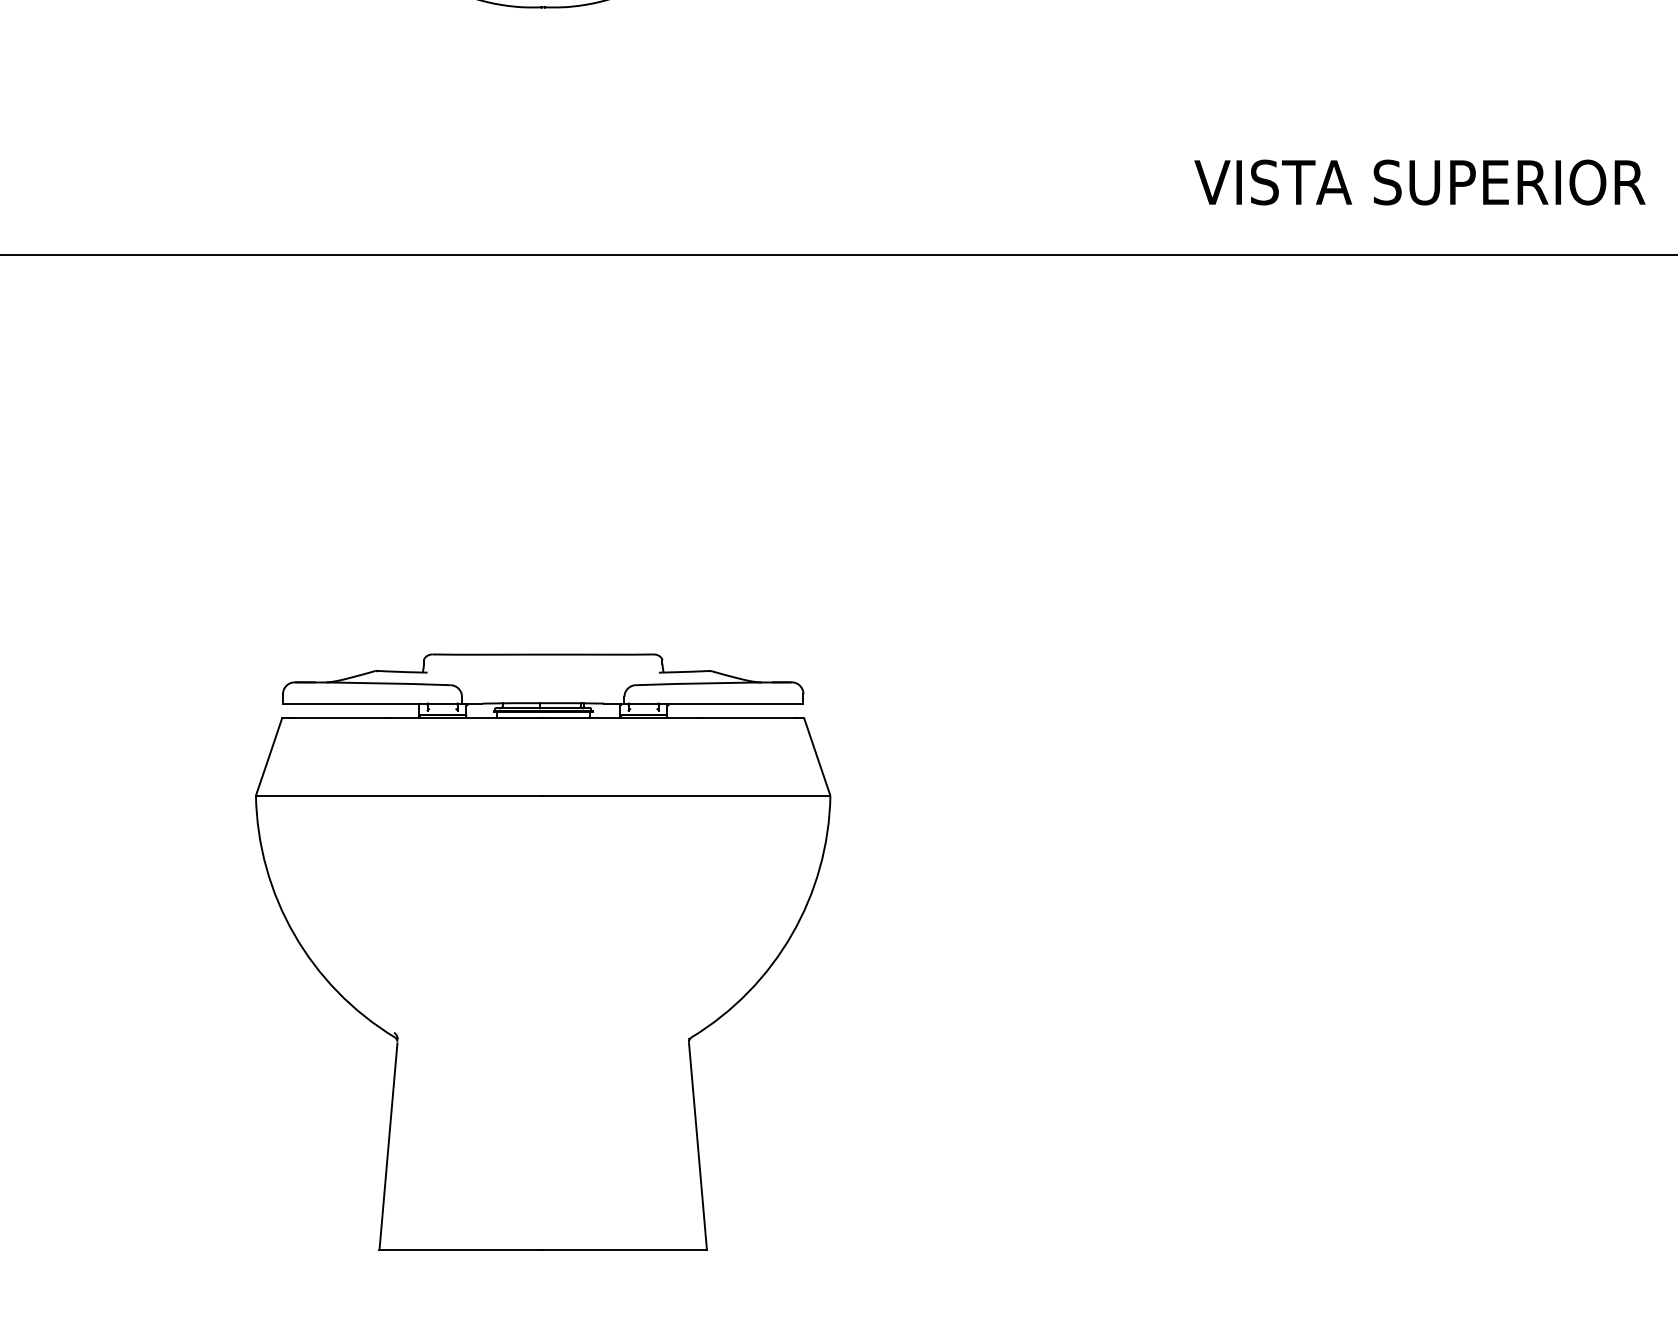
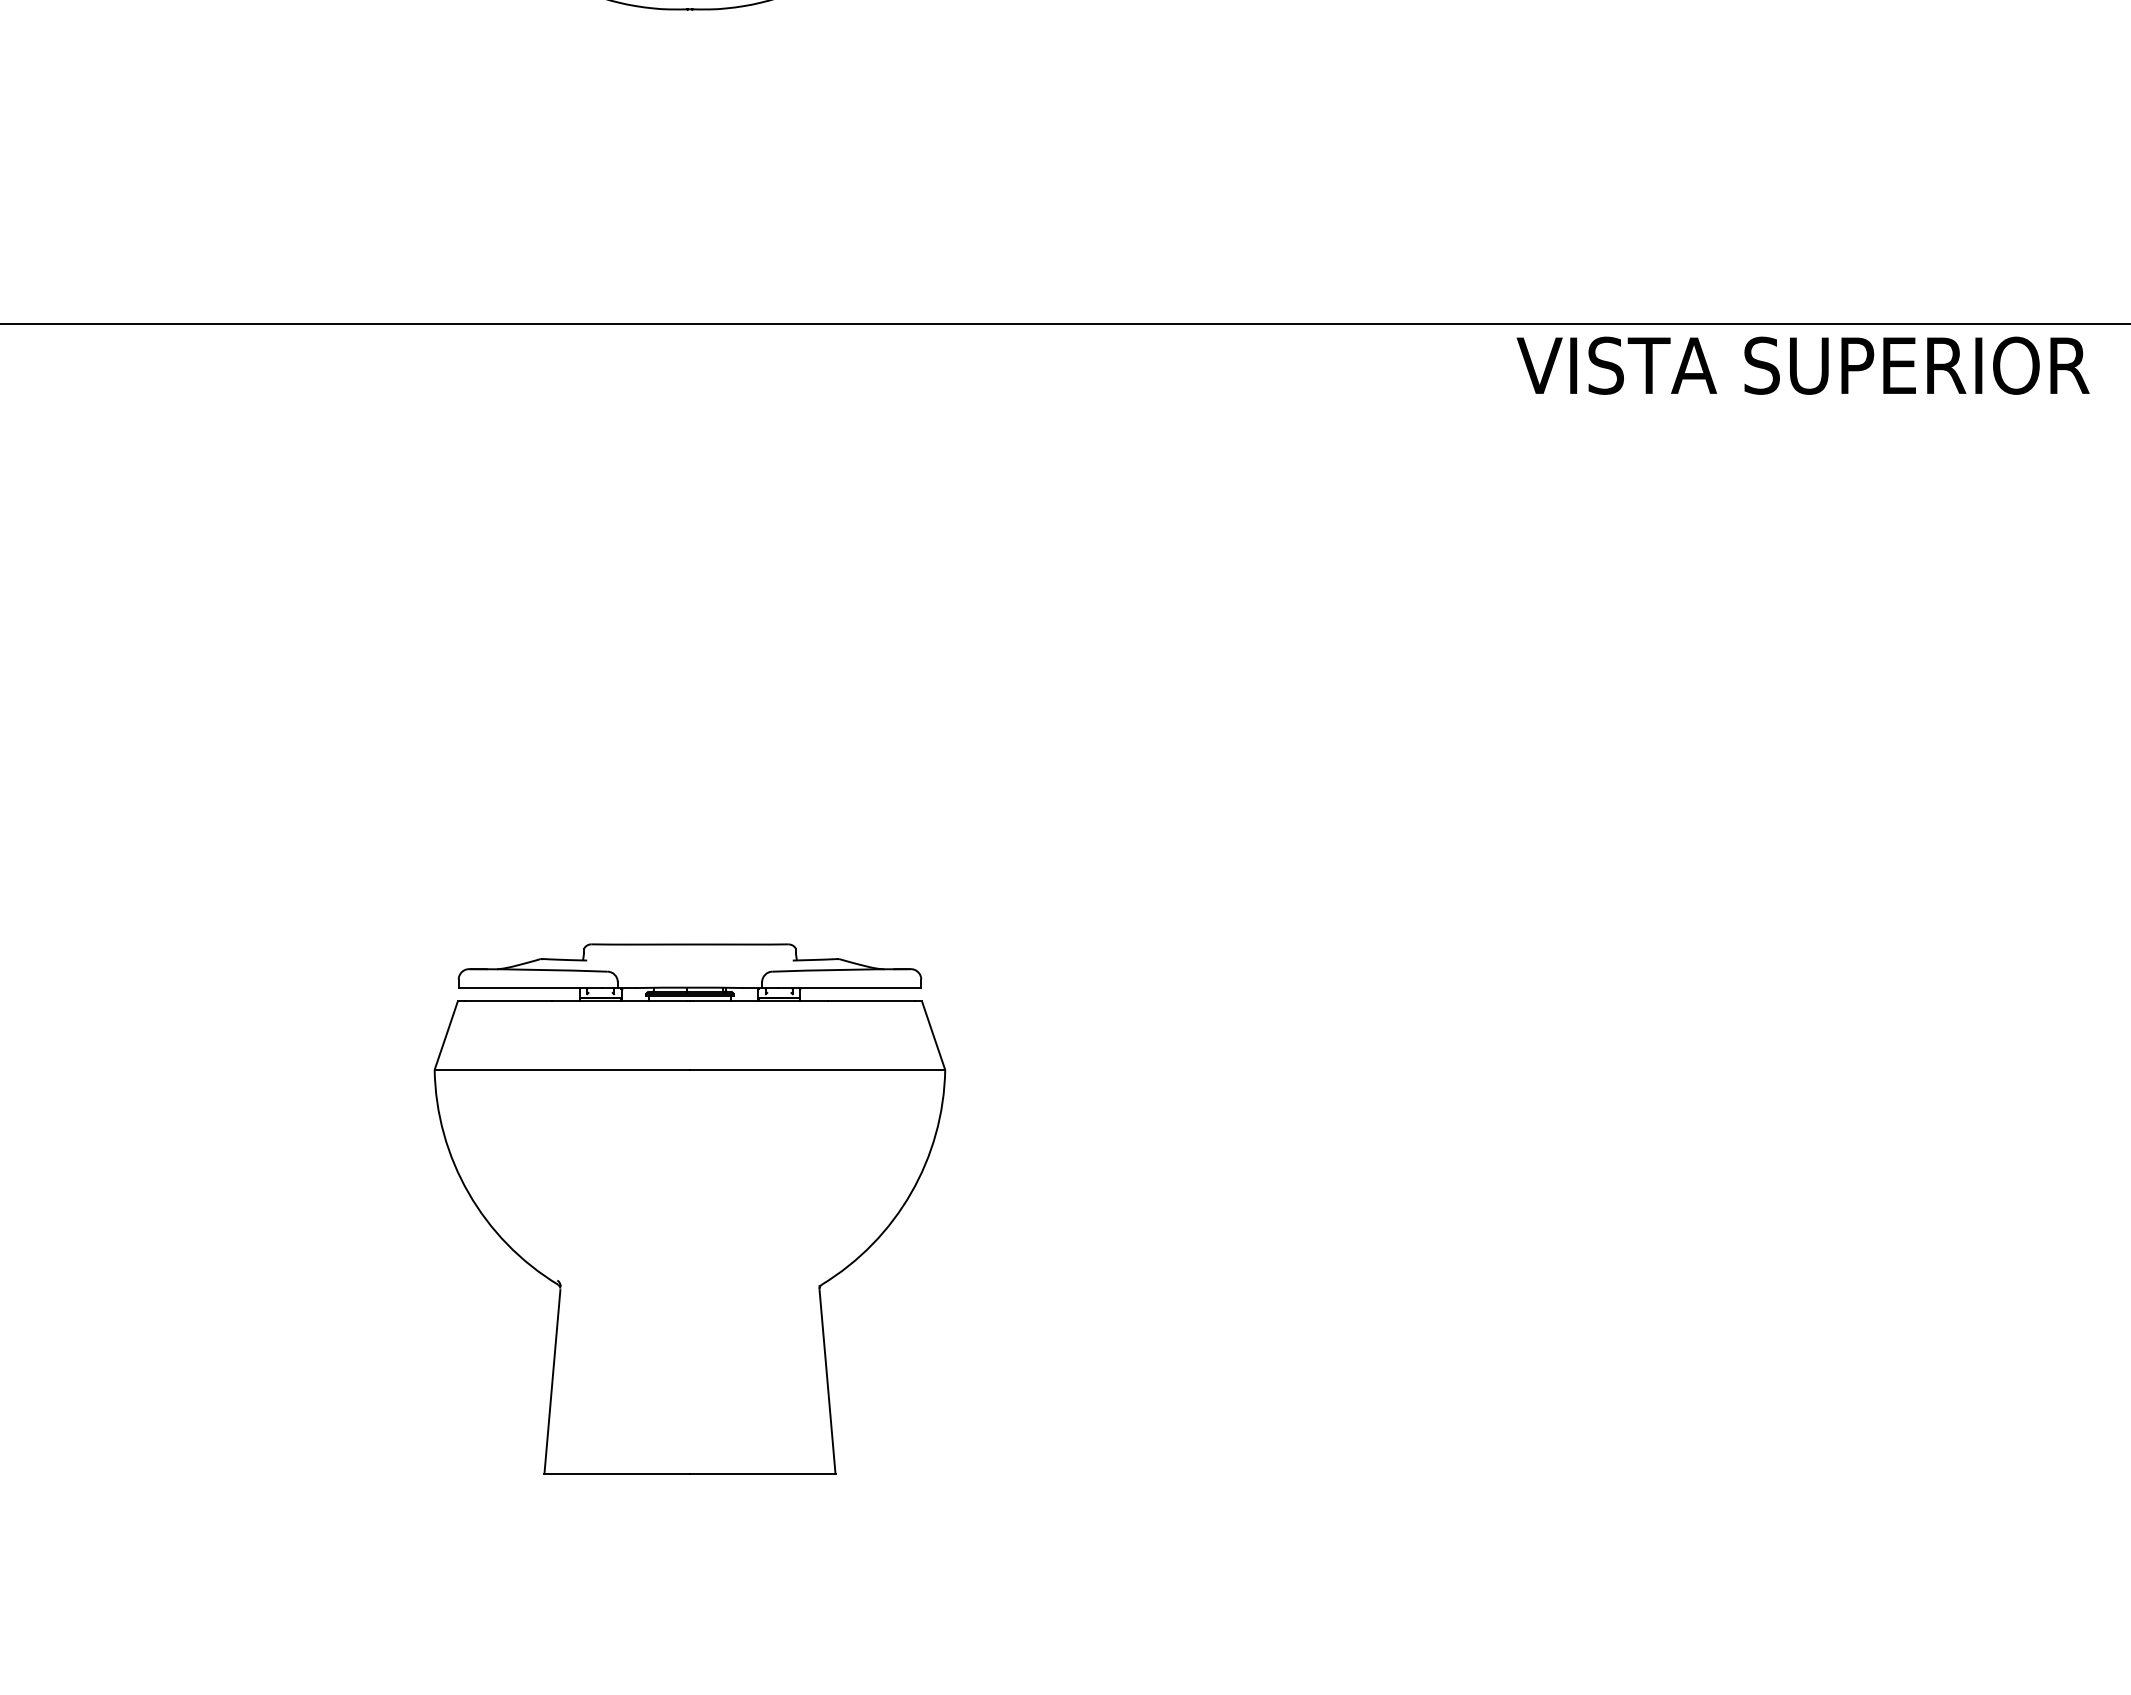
text: (1419, 182) -> (1802, 365), moved
part: (542, 951) -> (689, 1208), size x0.7

